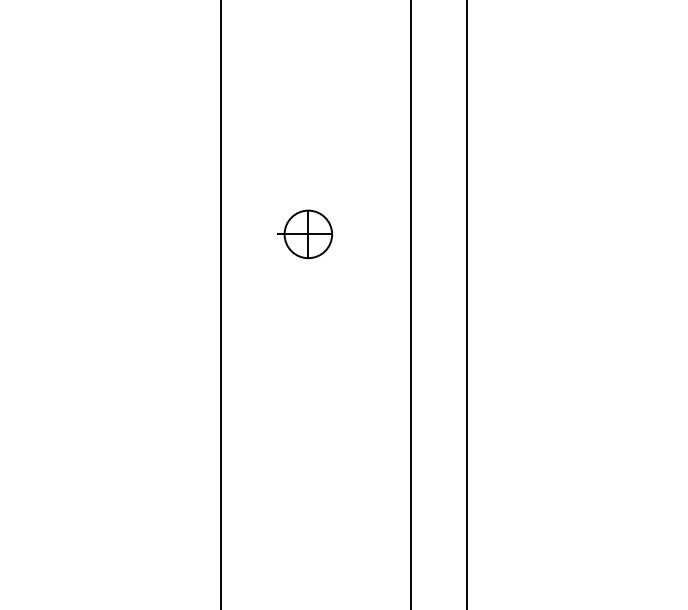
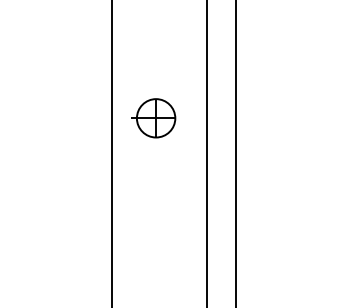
part: (306, 234) -> (154, 118), size x1.6

